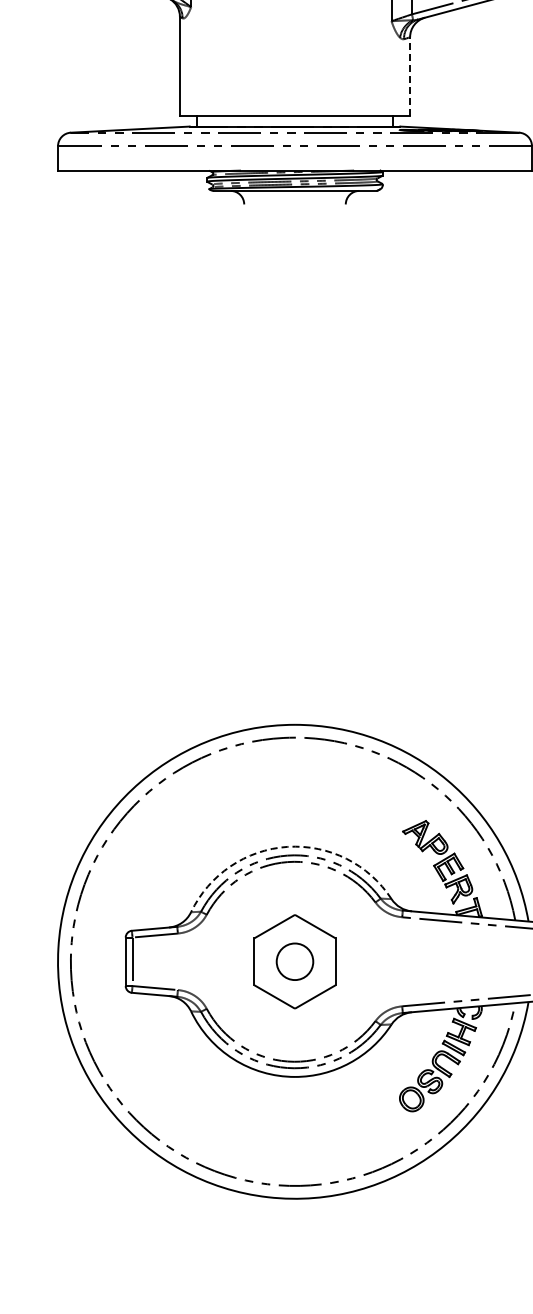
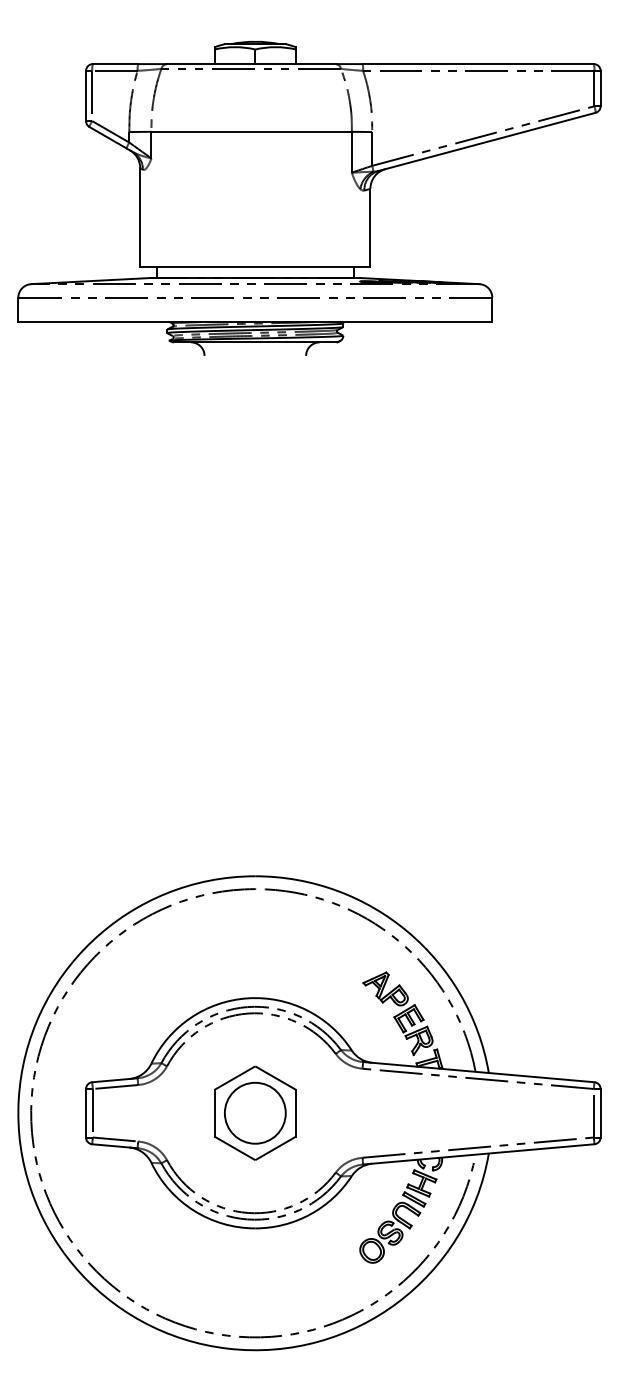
line: (410, 76) -> (370, 227), dashed -> solid
arc: (287, 847) -> (247, 998), dashed -> solid
circle: (294, 961) -> (254, 1112), size x1.67

